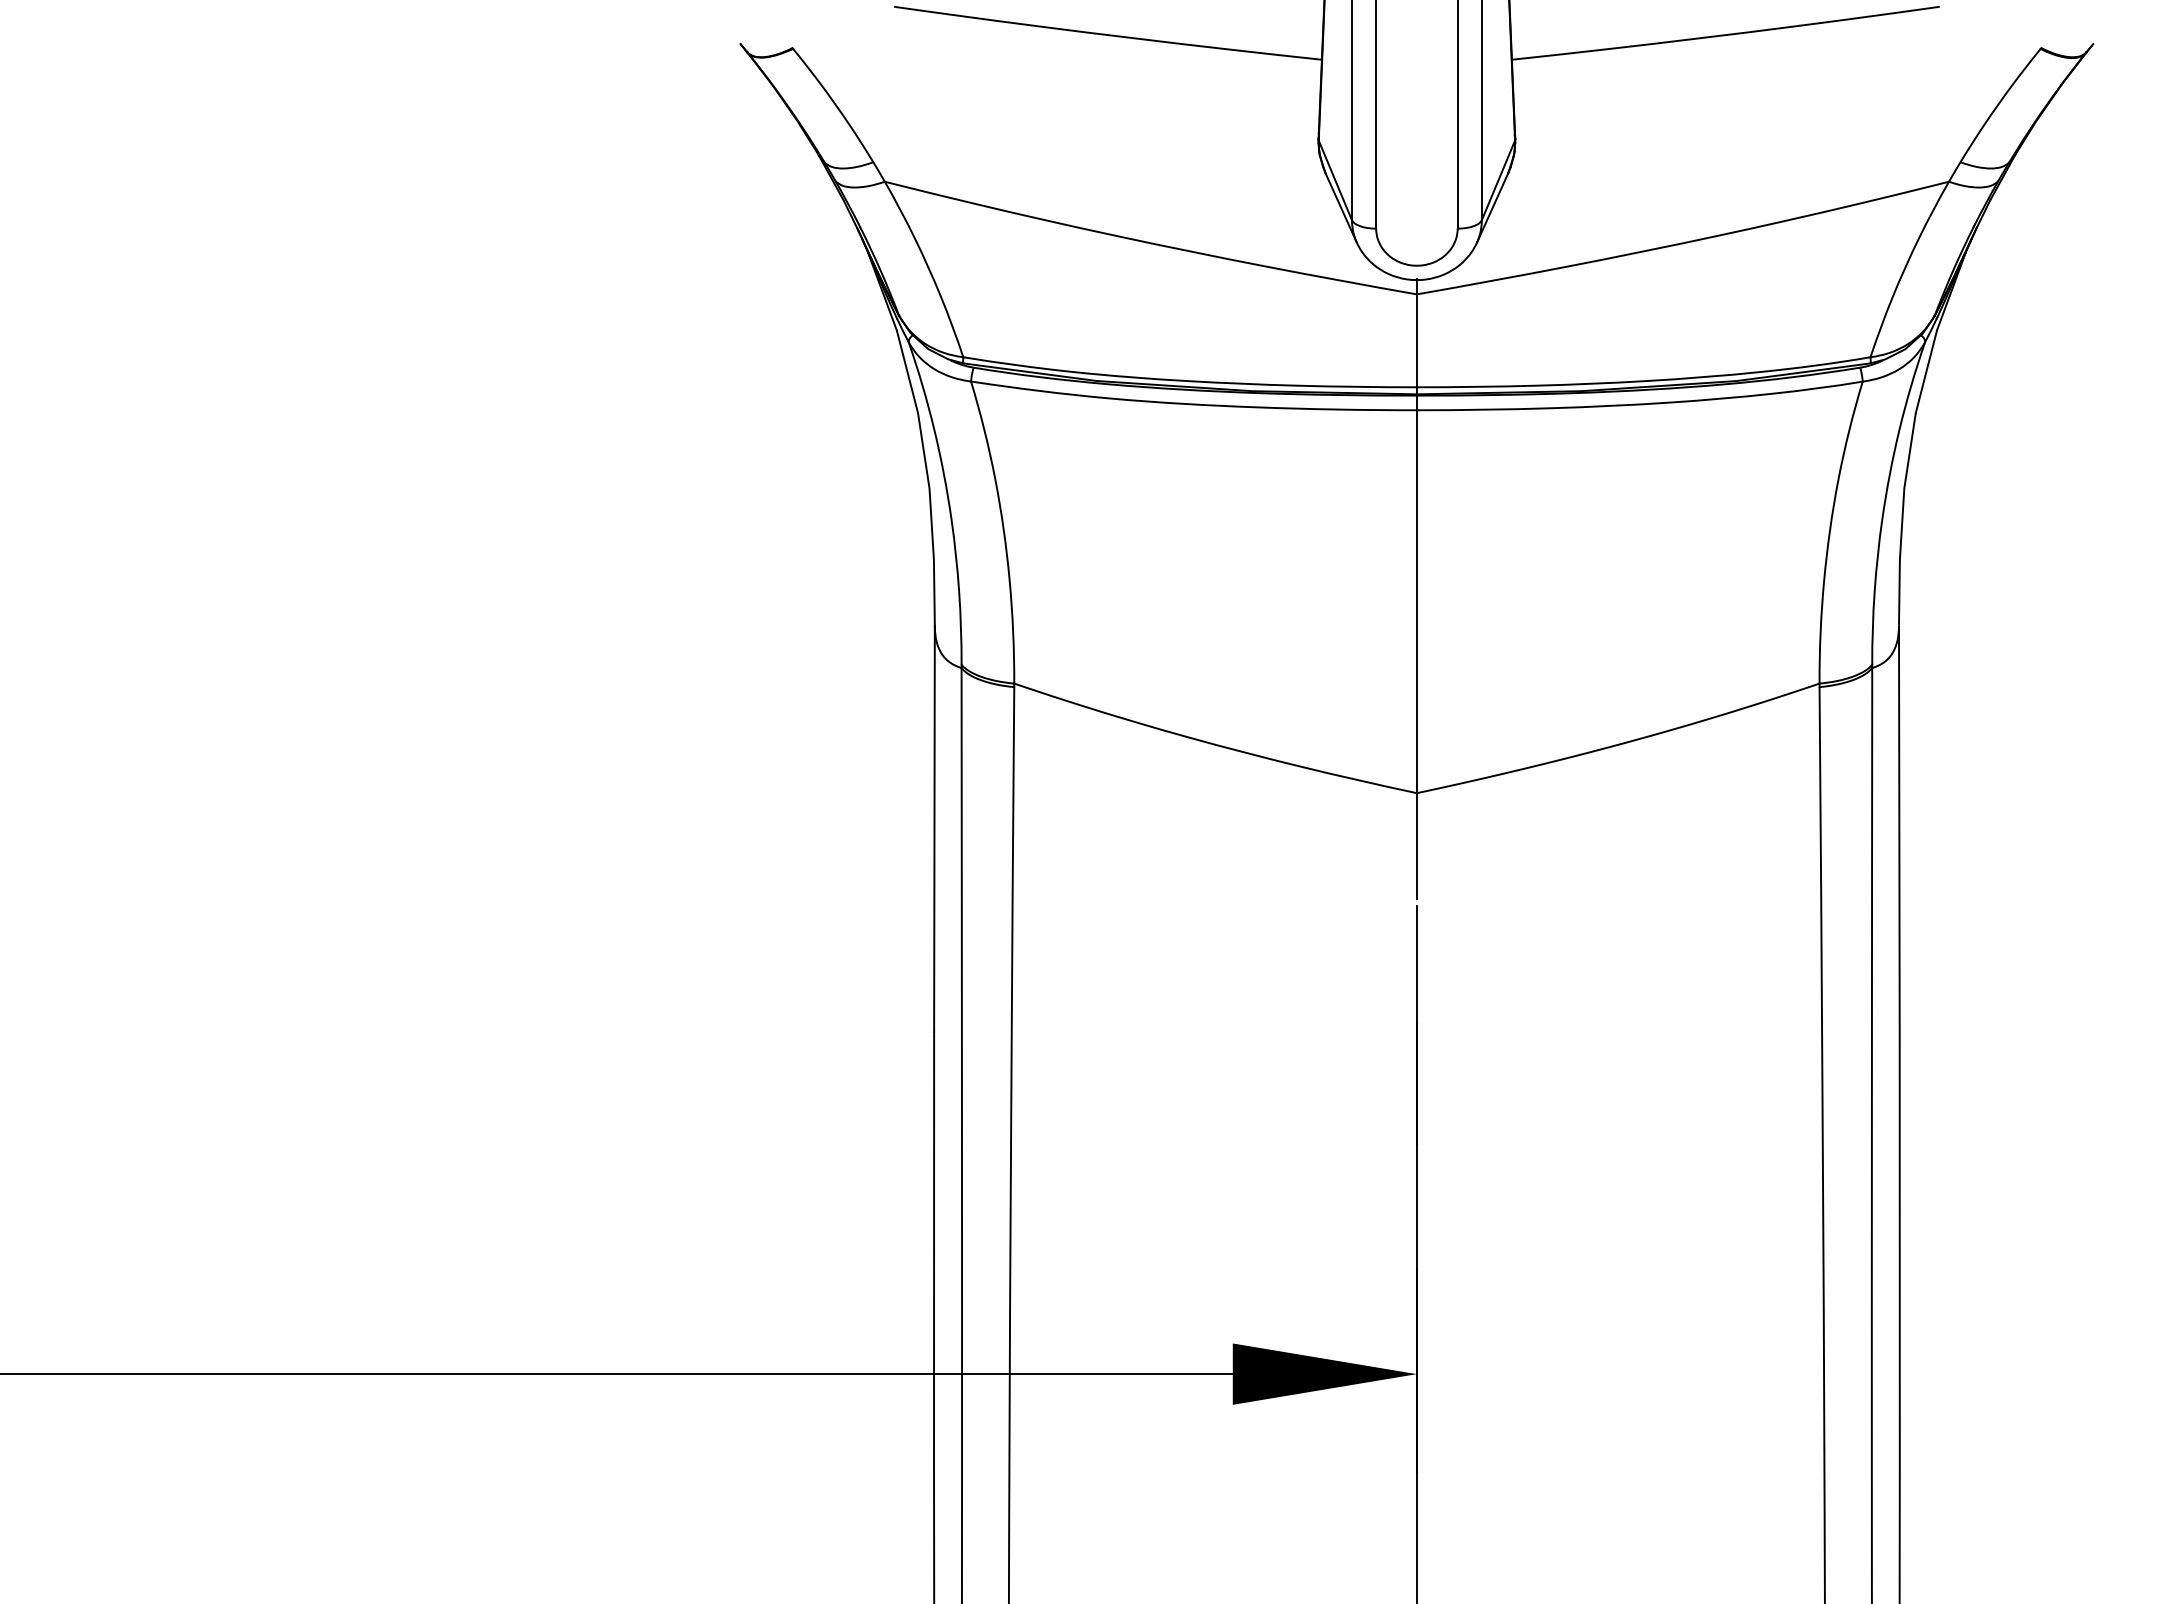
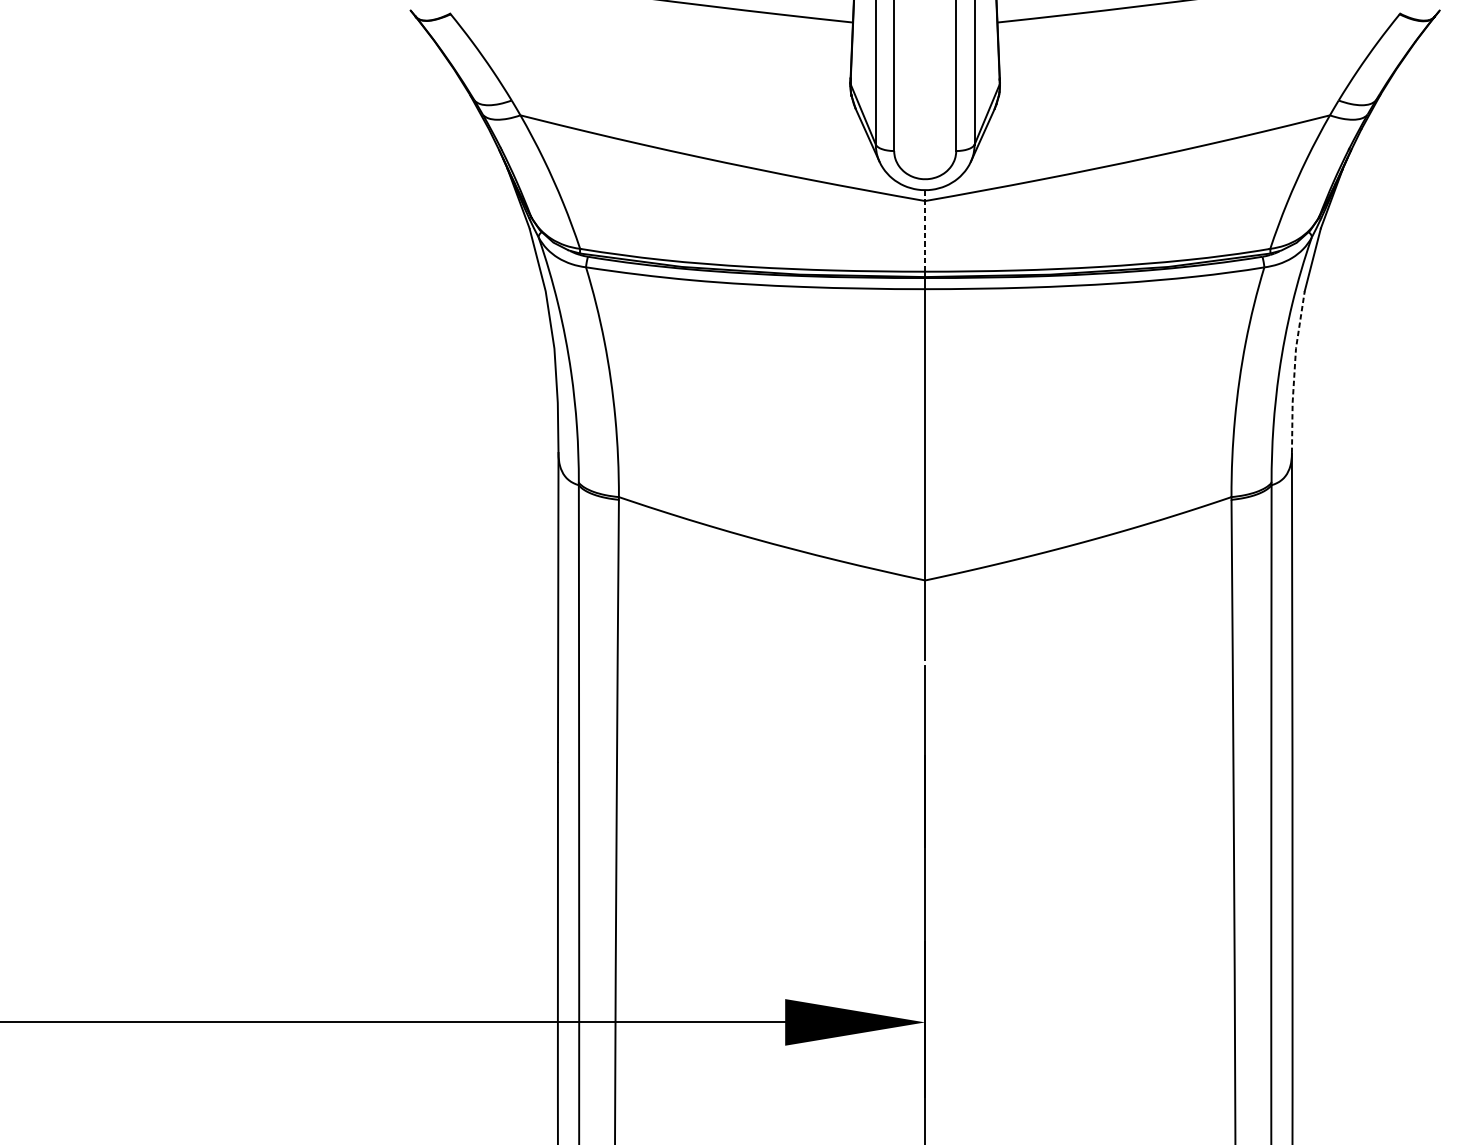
line: (1416, 333) -> (924, 230), solid -> dashed
line: (1902, 518) -> (1294, 371), solid -> dashed

